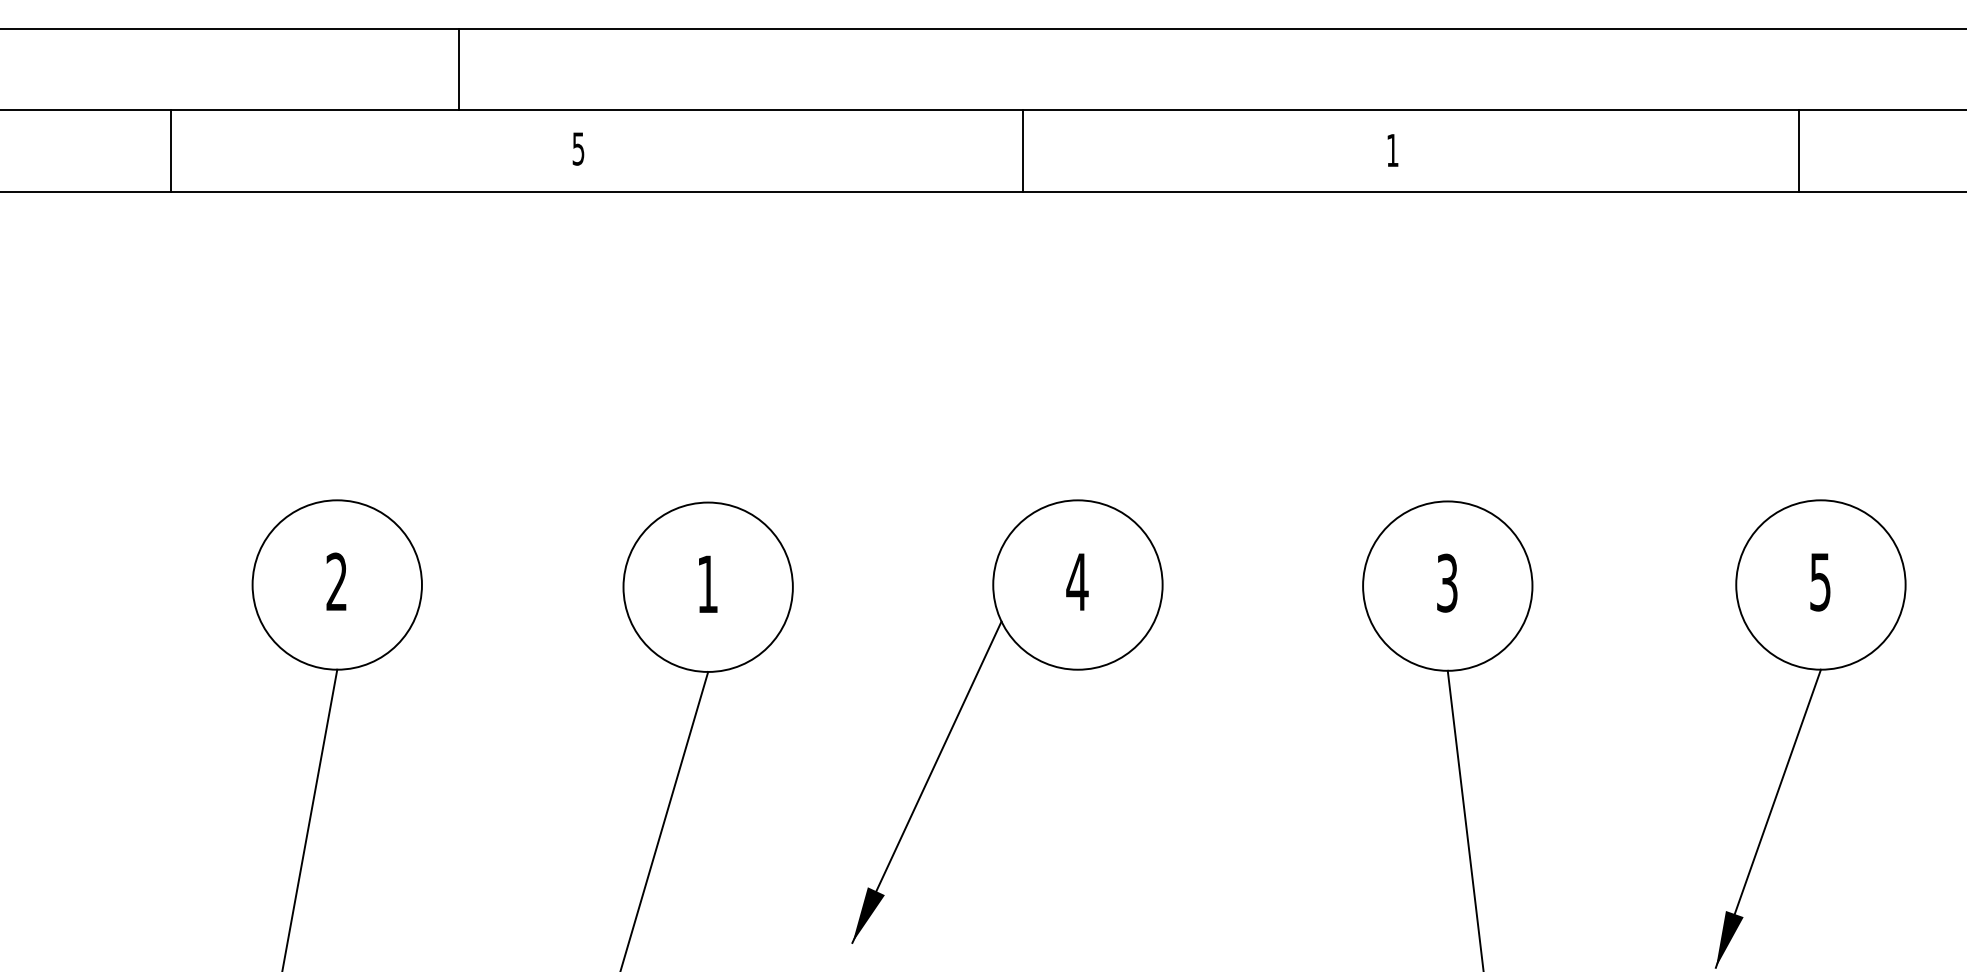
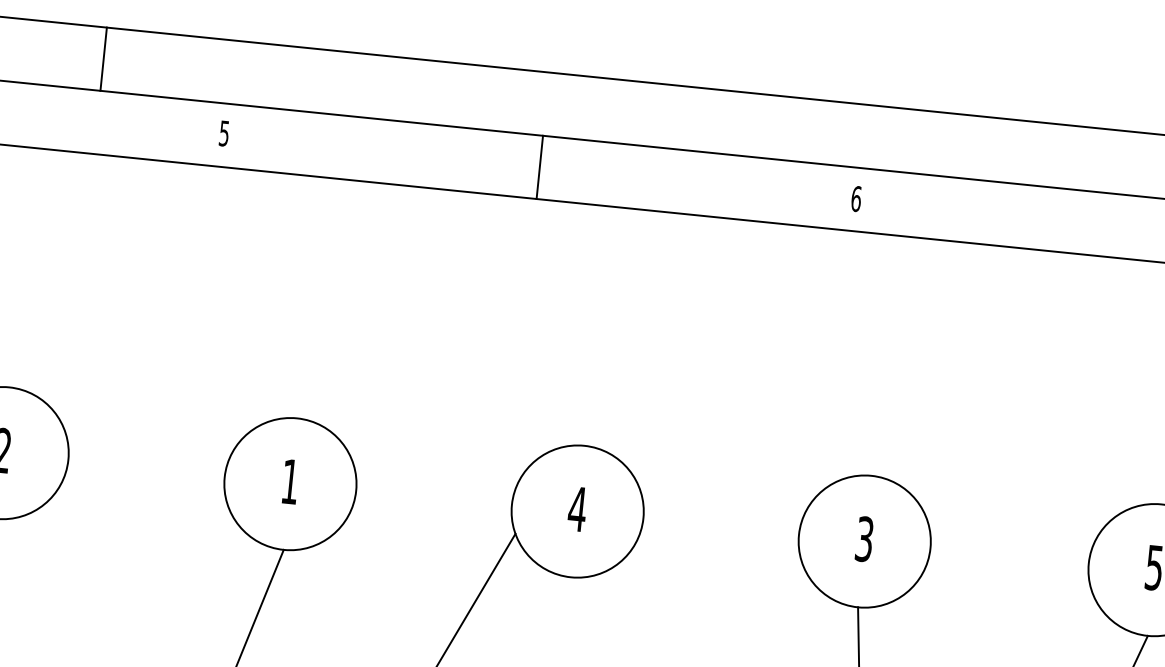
line: (459, 69) -> (104, 59), moved
line: (1023, 150) -> (540, 166), moved
text: (1392, 150) -> (856, 198), 1 -> 6

